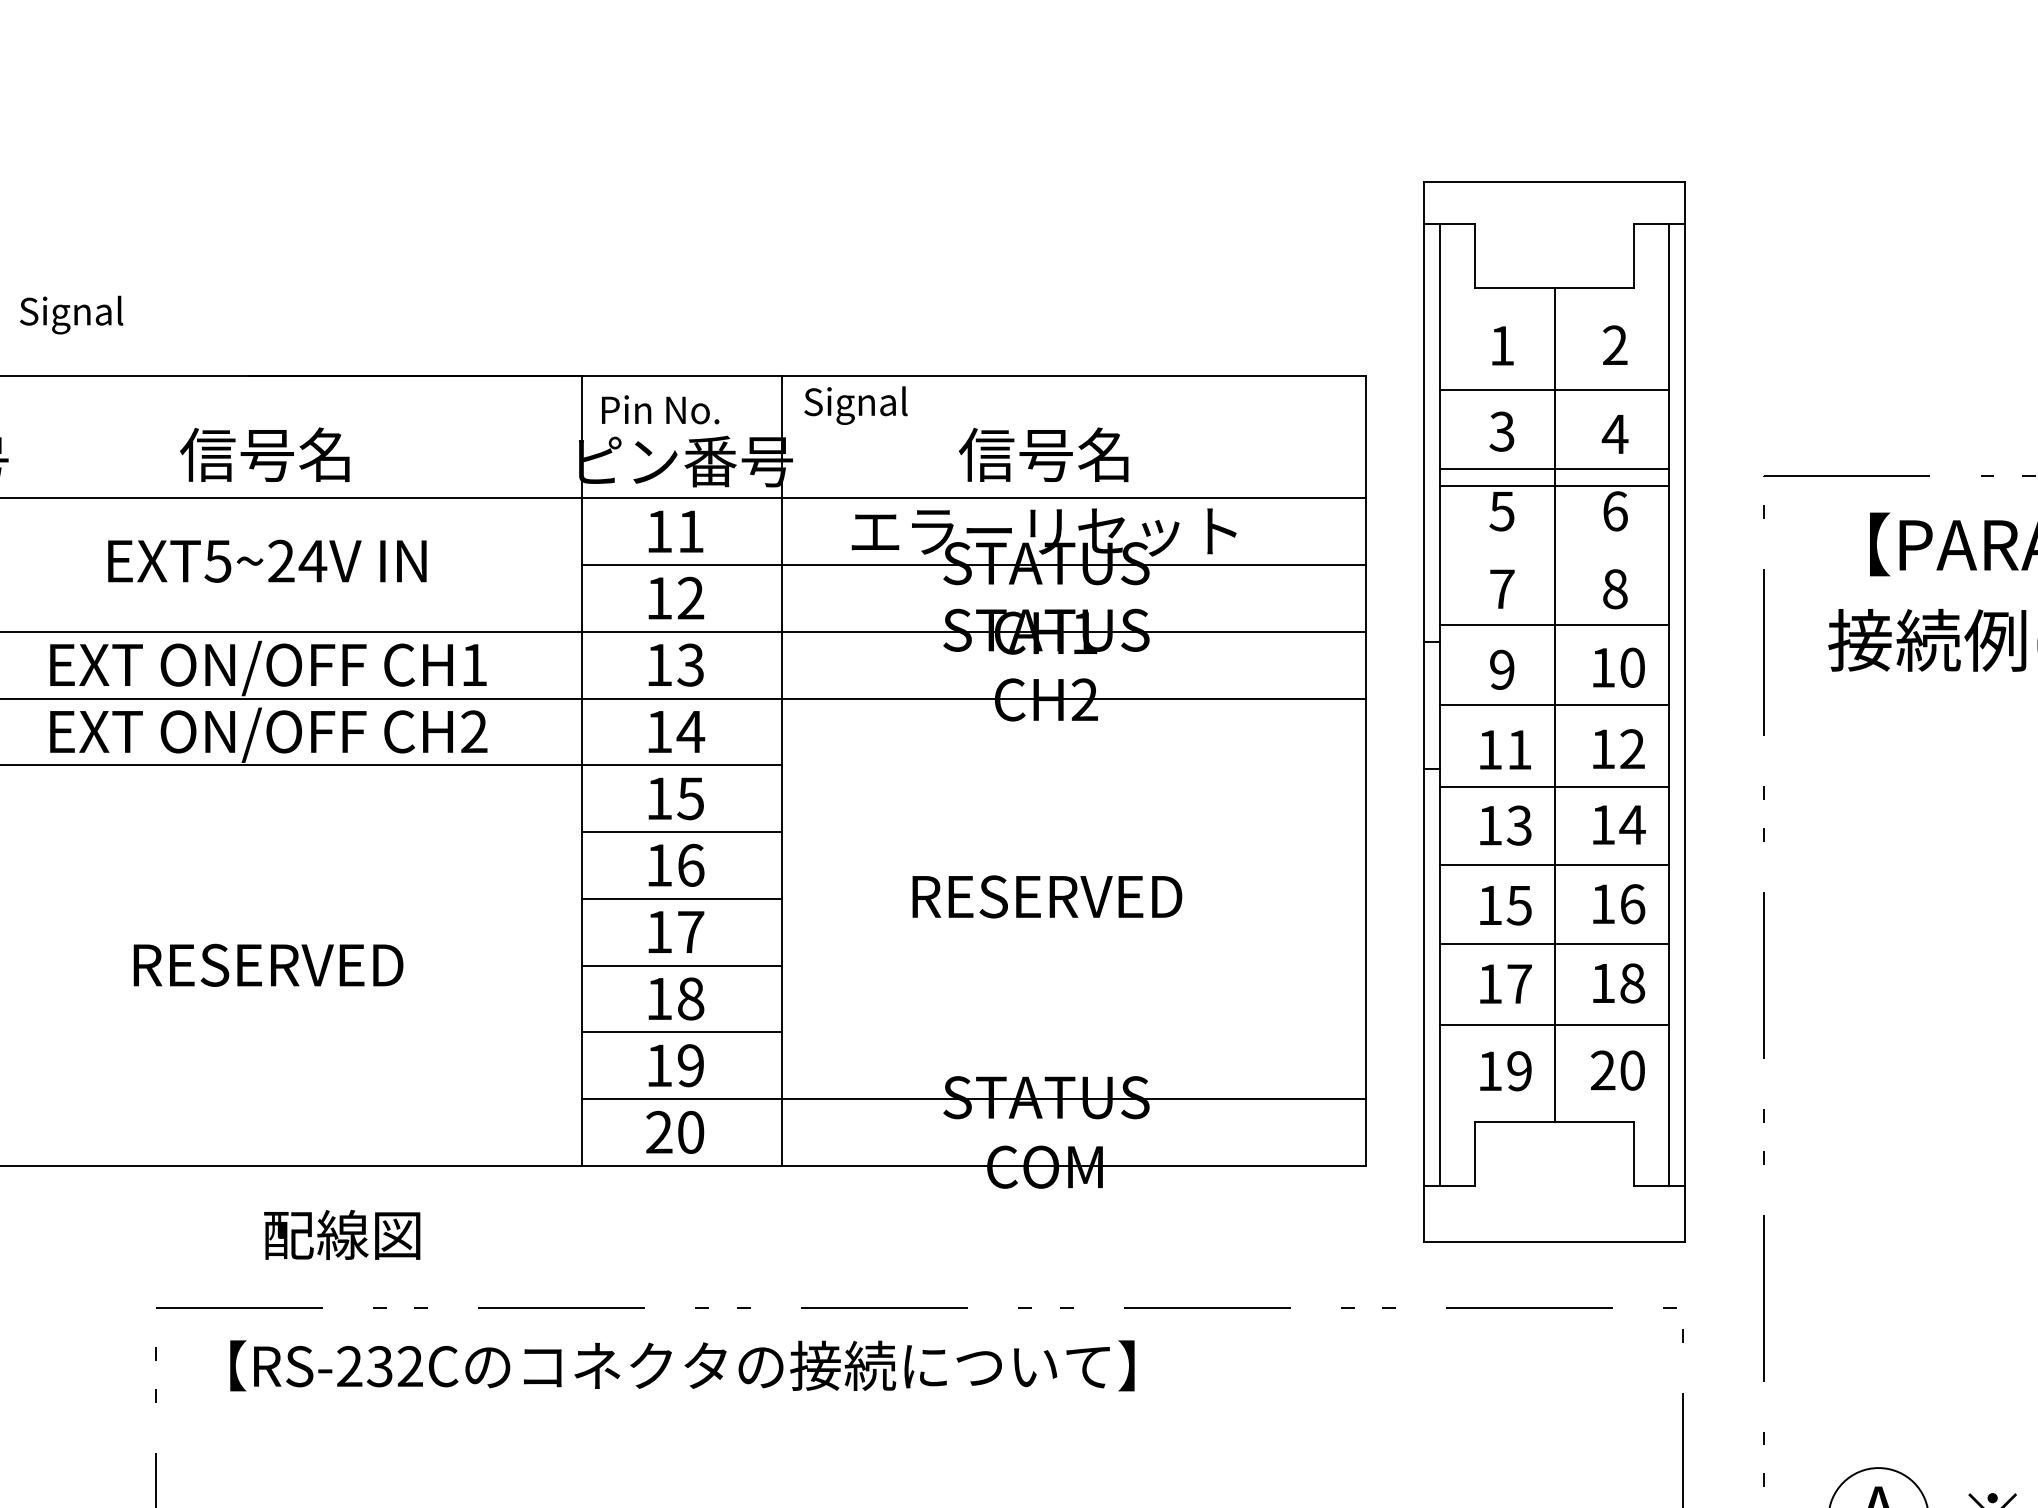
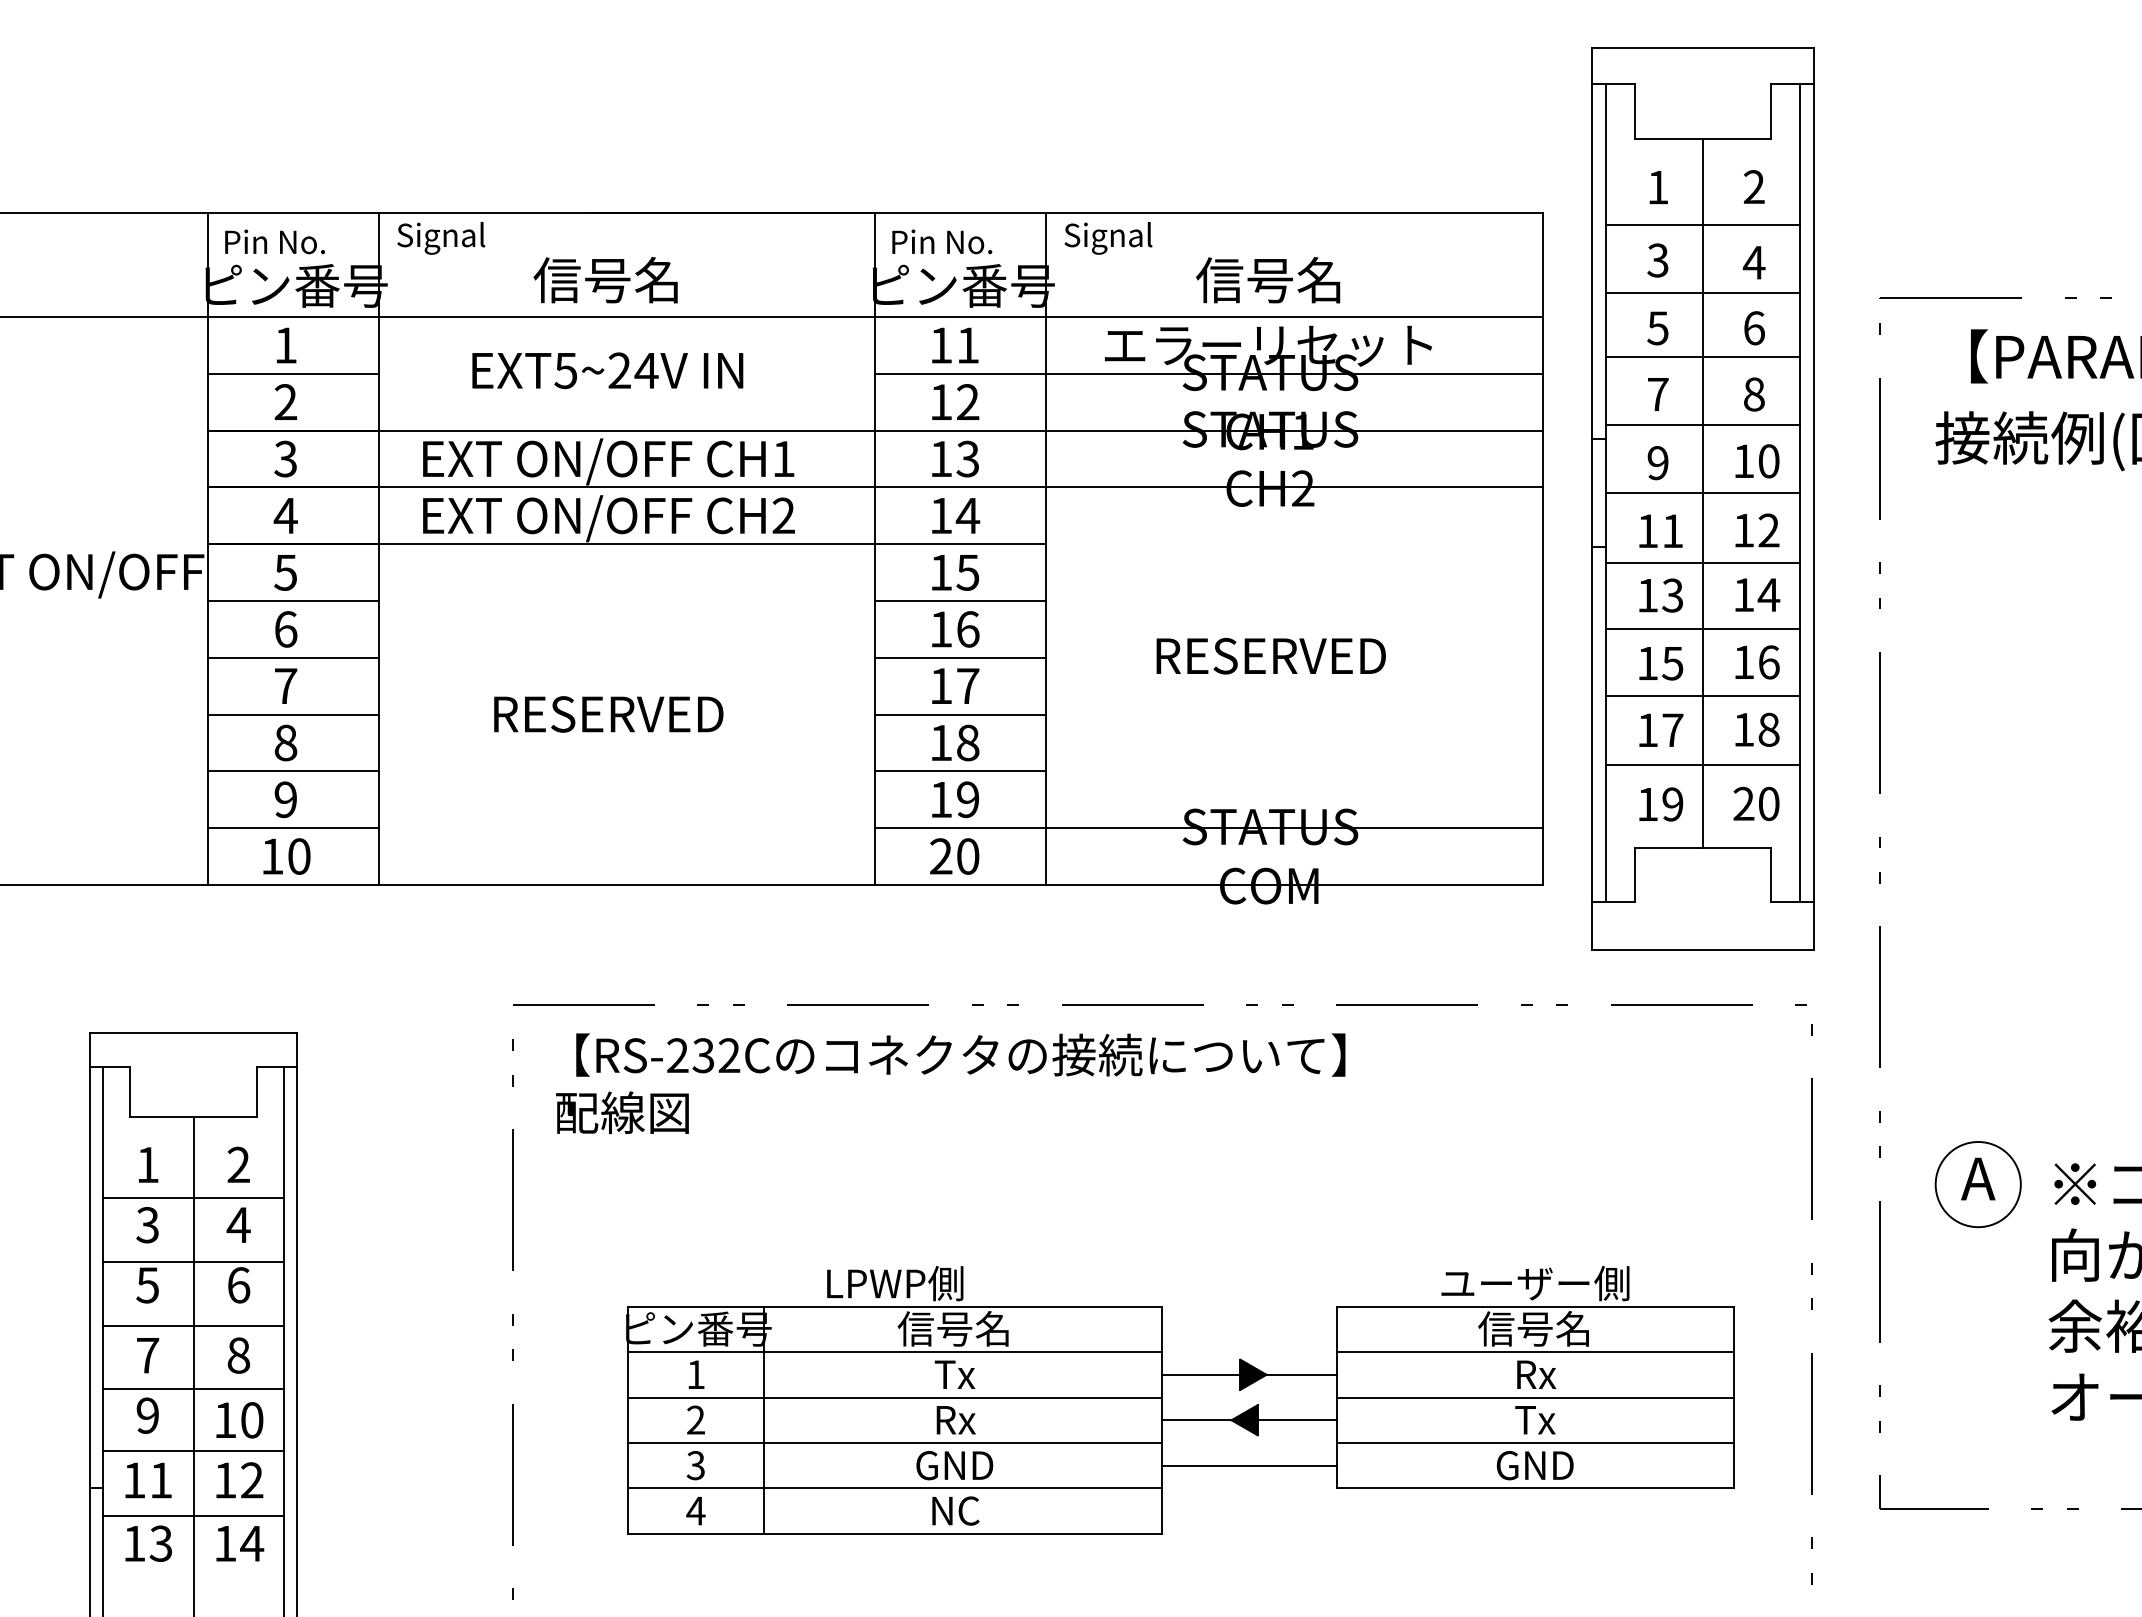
text: (71, 315) -> (441, 238), moved
line: (1554, 486) -> (1702, 357), moved
text: (342, 1234) -> (622, 1112), moved

